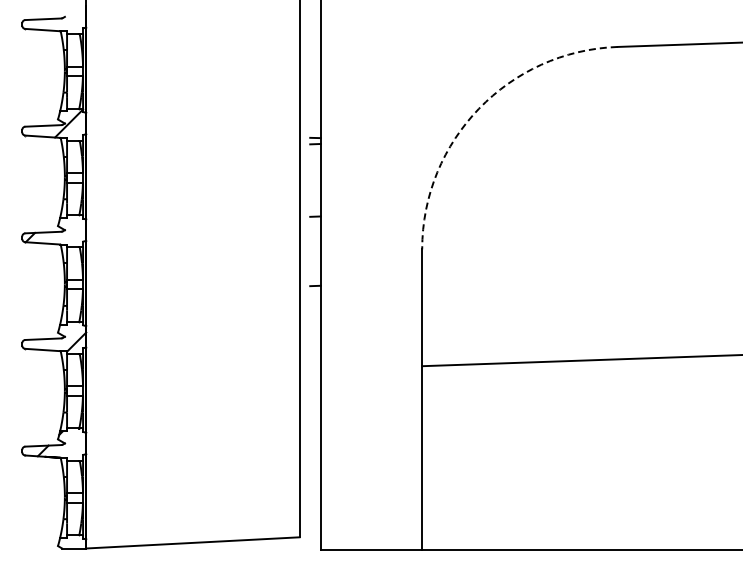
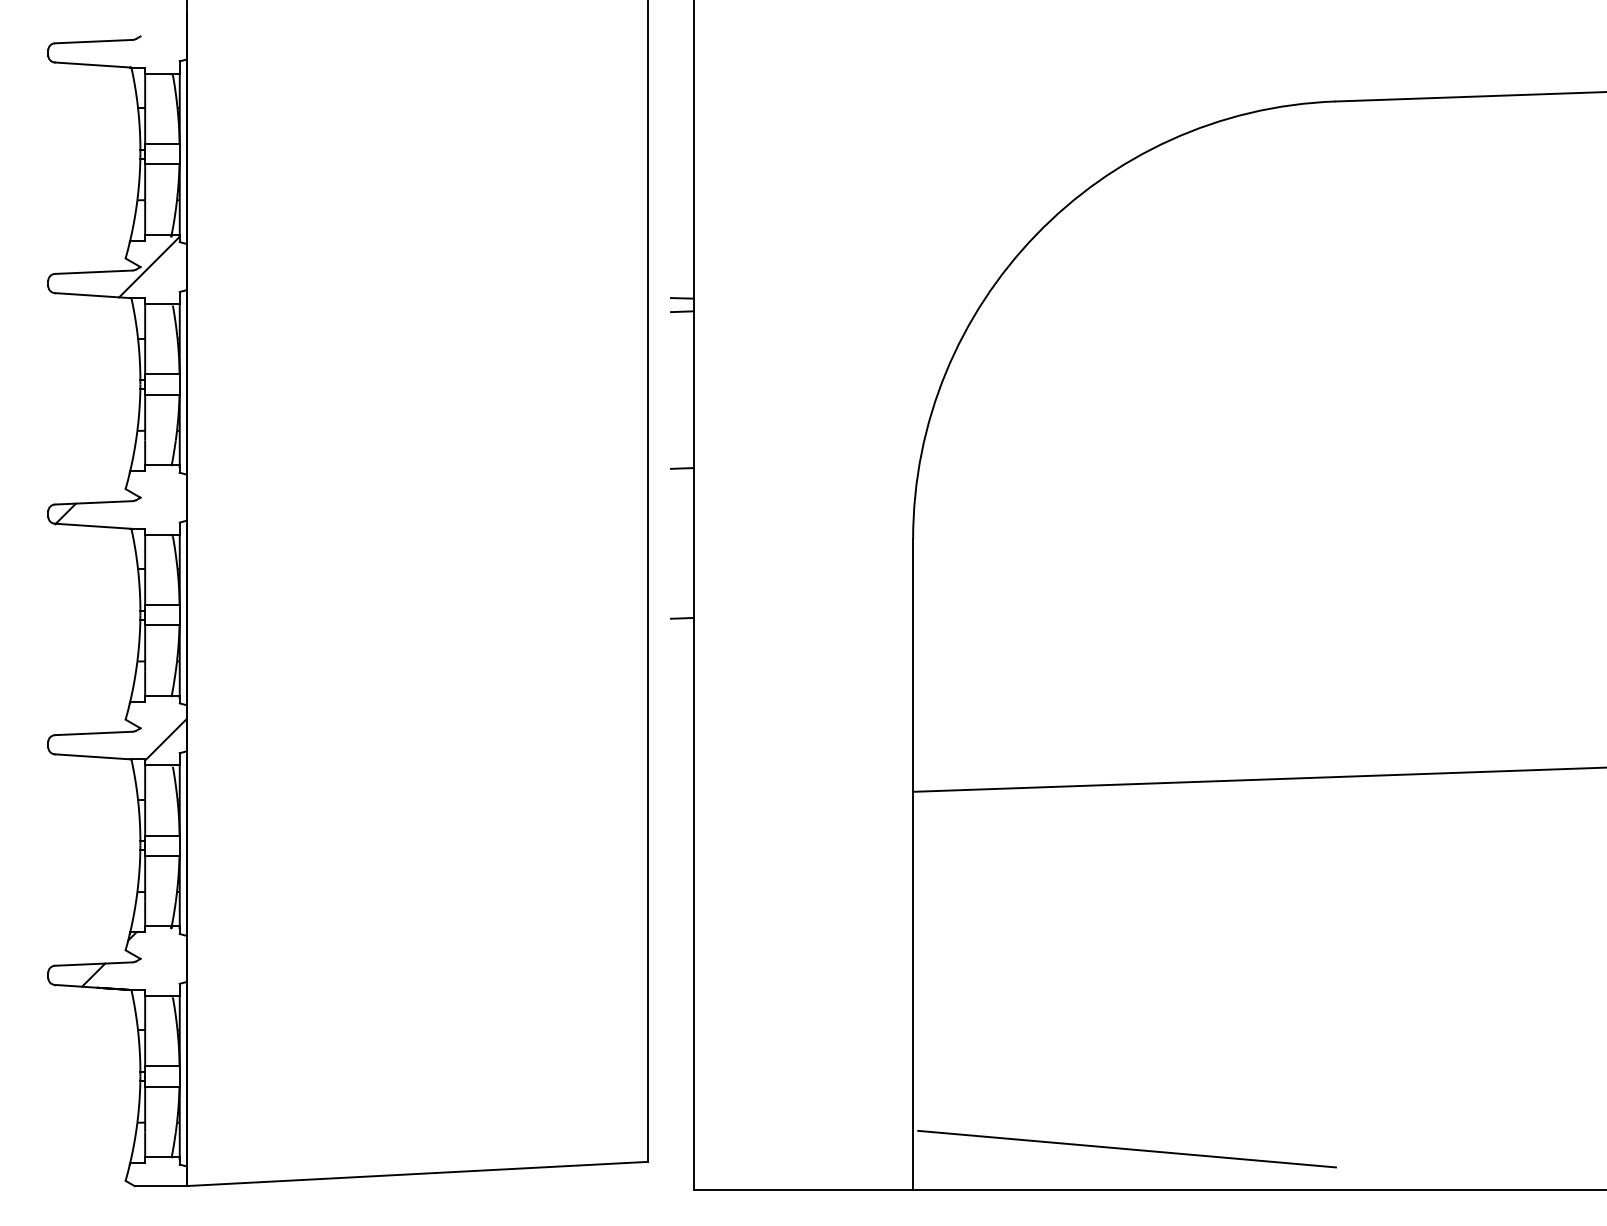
arc: (479, 108) -> (1037, 234), dashed -> solid
line: (520, 530) -> (1125, 1147), added

